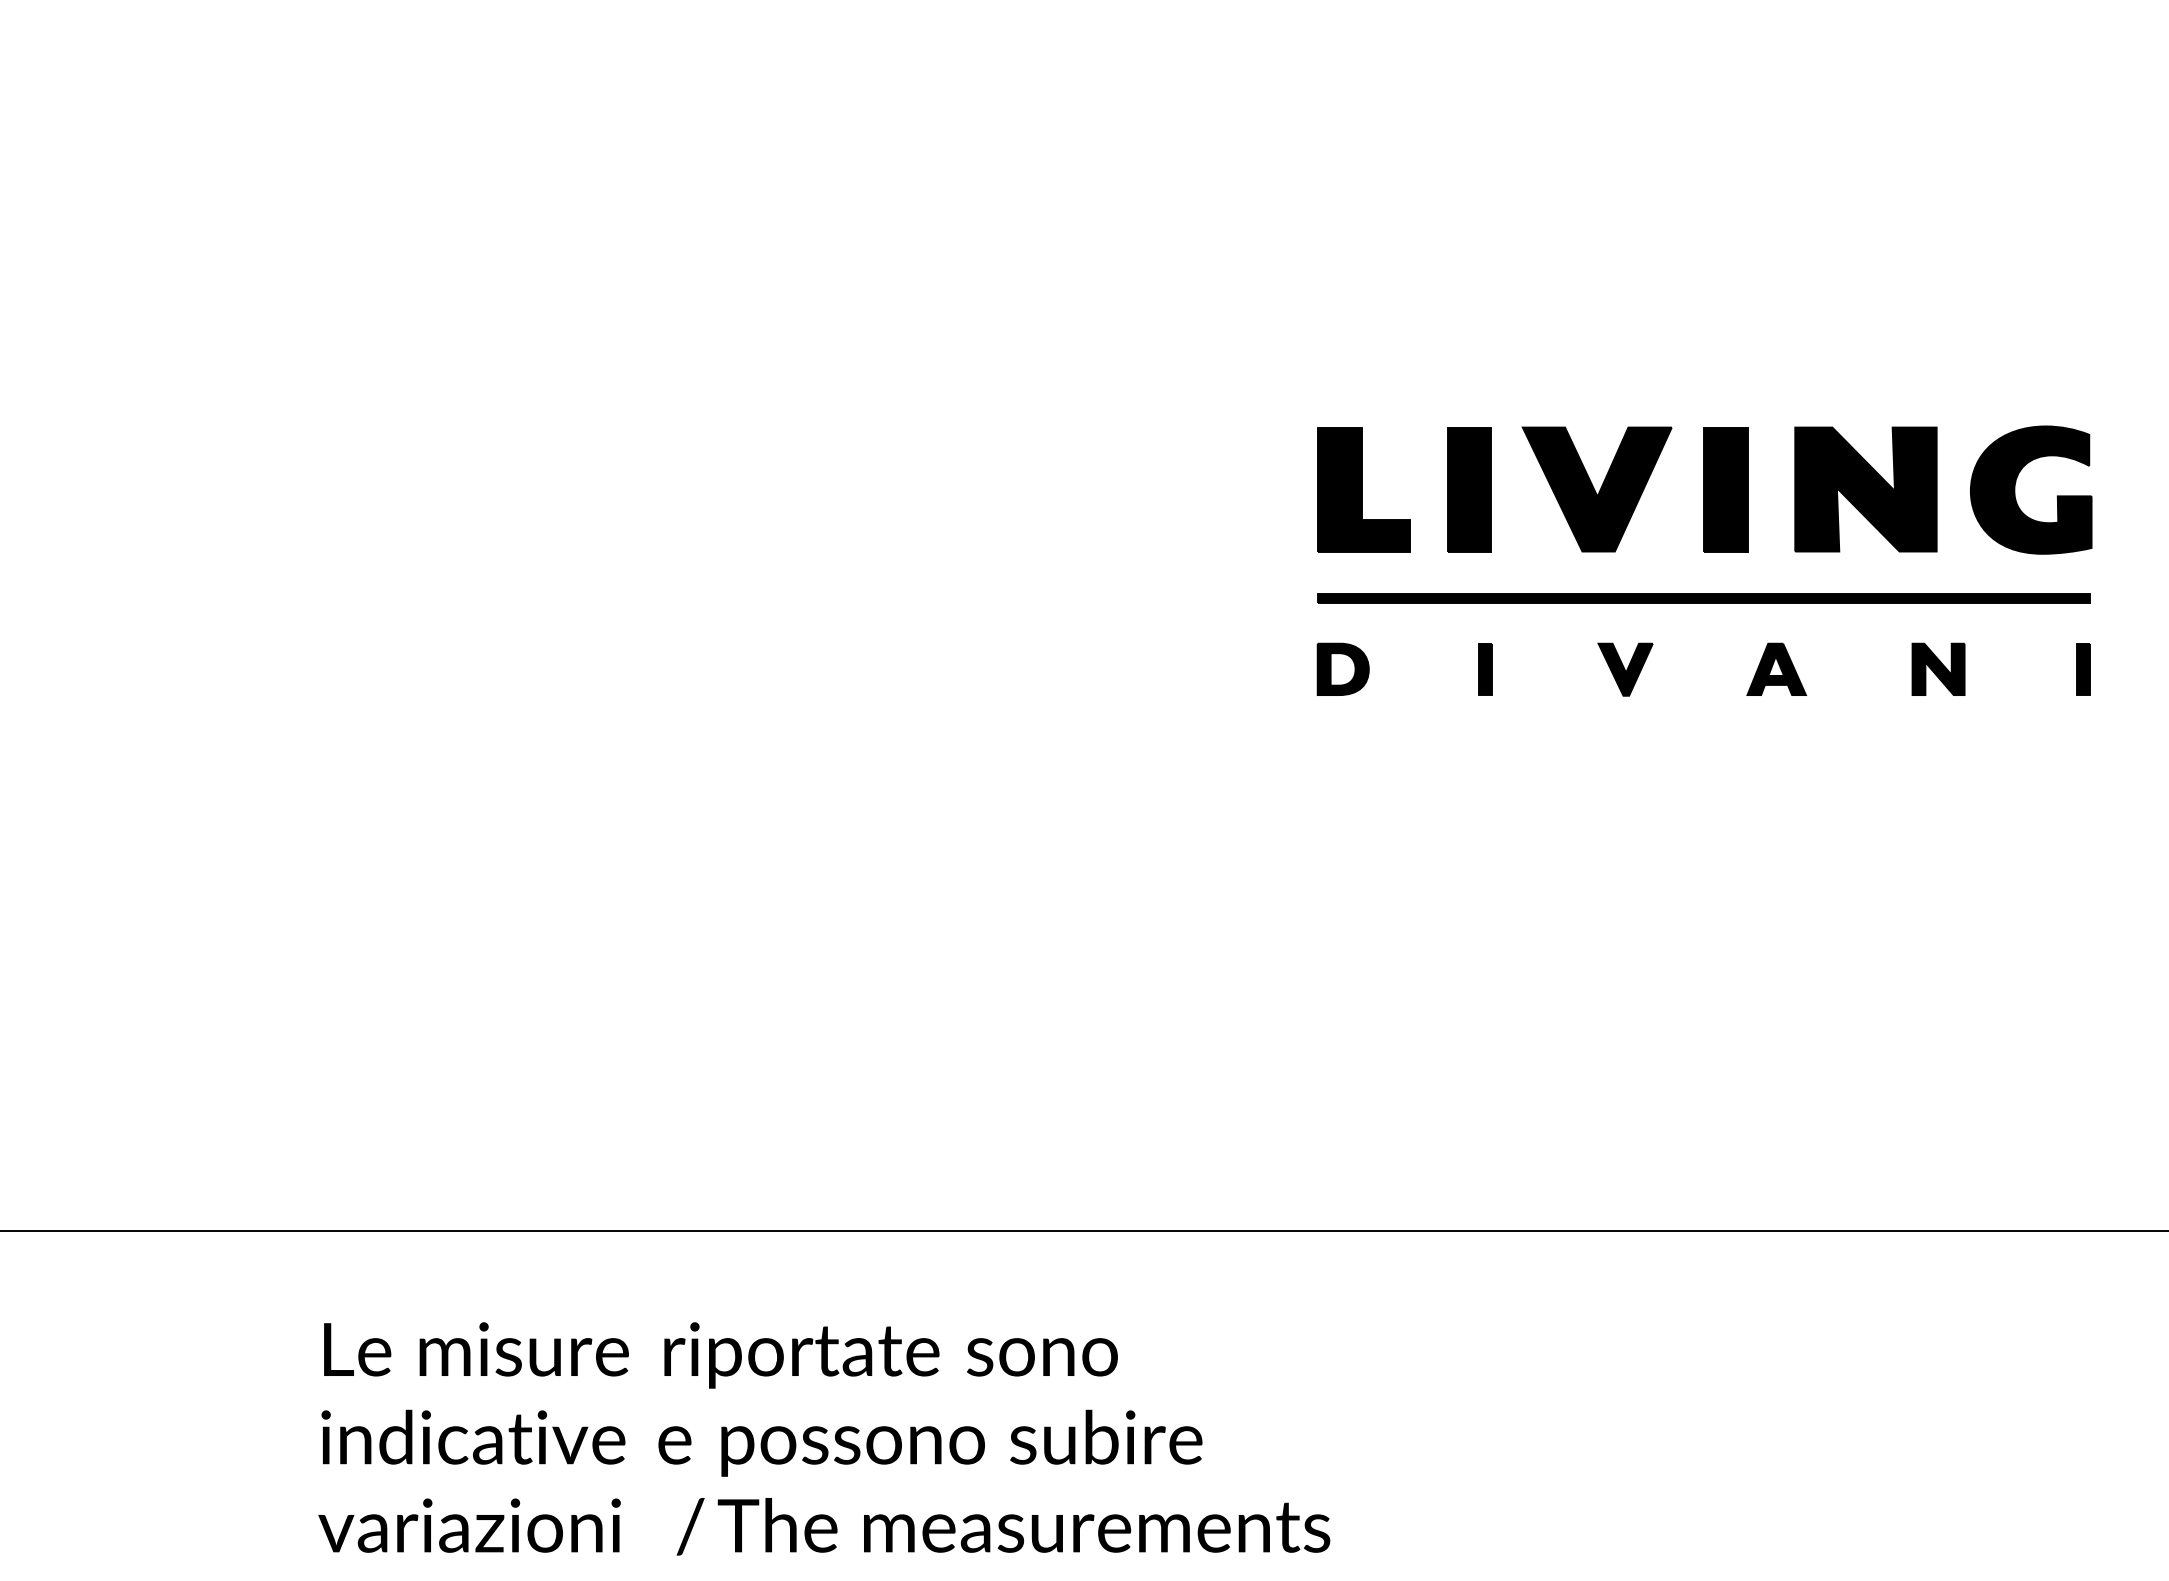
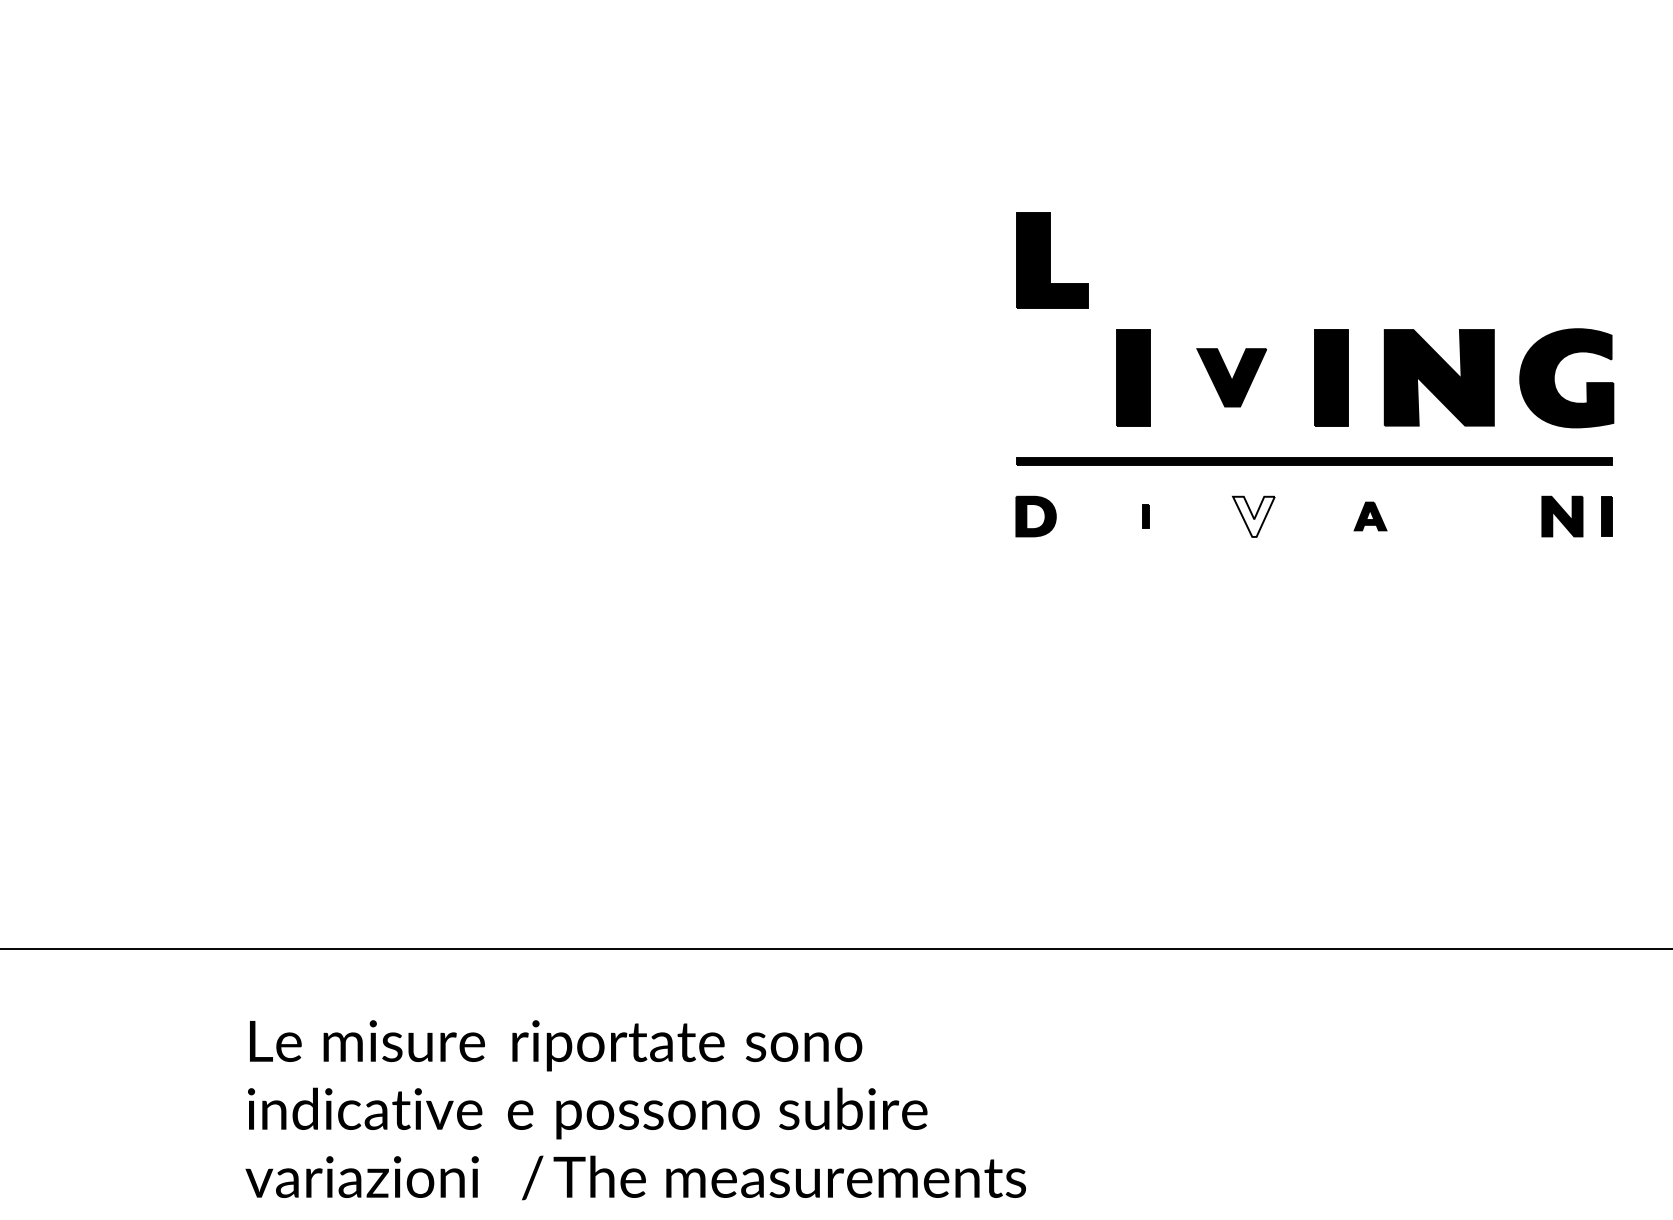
part: (1363, 489) -> (1051, 260), moved
part: (1596, 489) -> (1231, 377), size x0.6
part: (1776, 668) -> (1370, 515), size x0.7
part: (1938, 668) -> (1562, 515), moved
part: (1485, 669) -> (1145, 516), size x0.6
fill: (1625, 669) -> (1253, 516), removed

